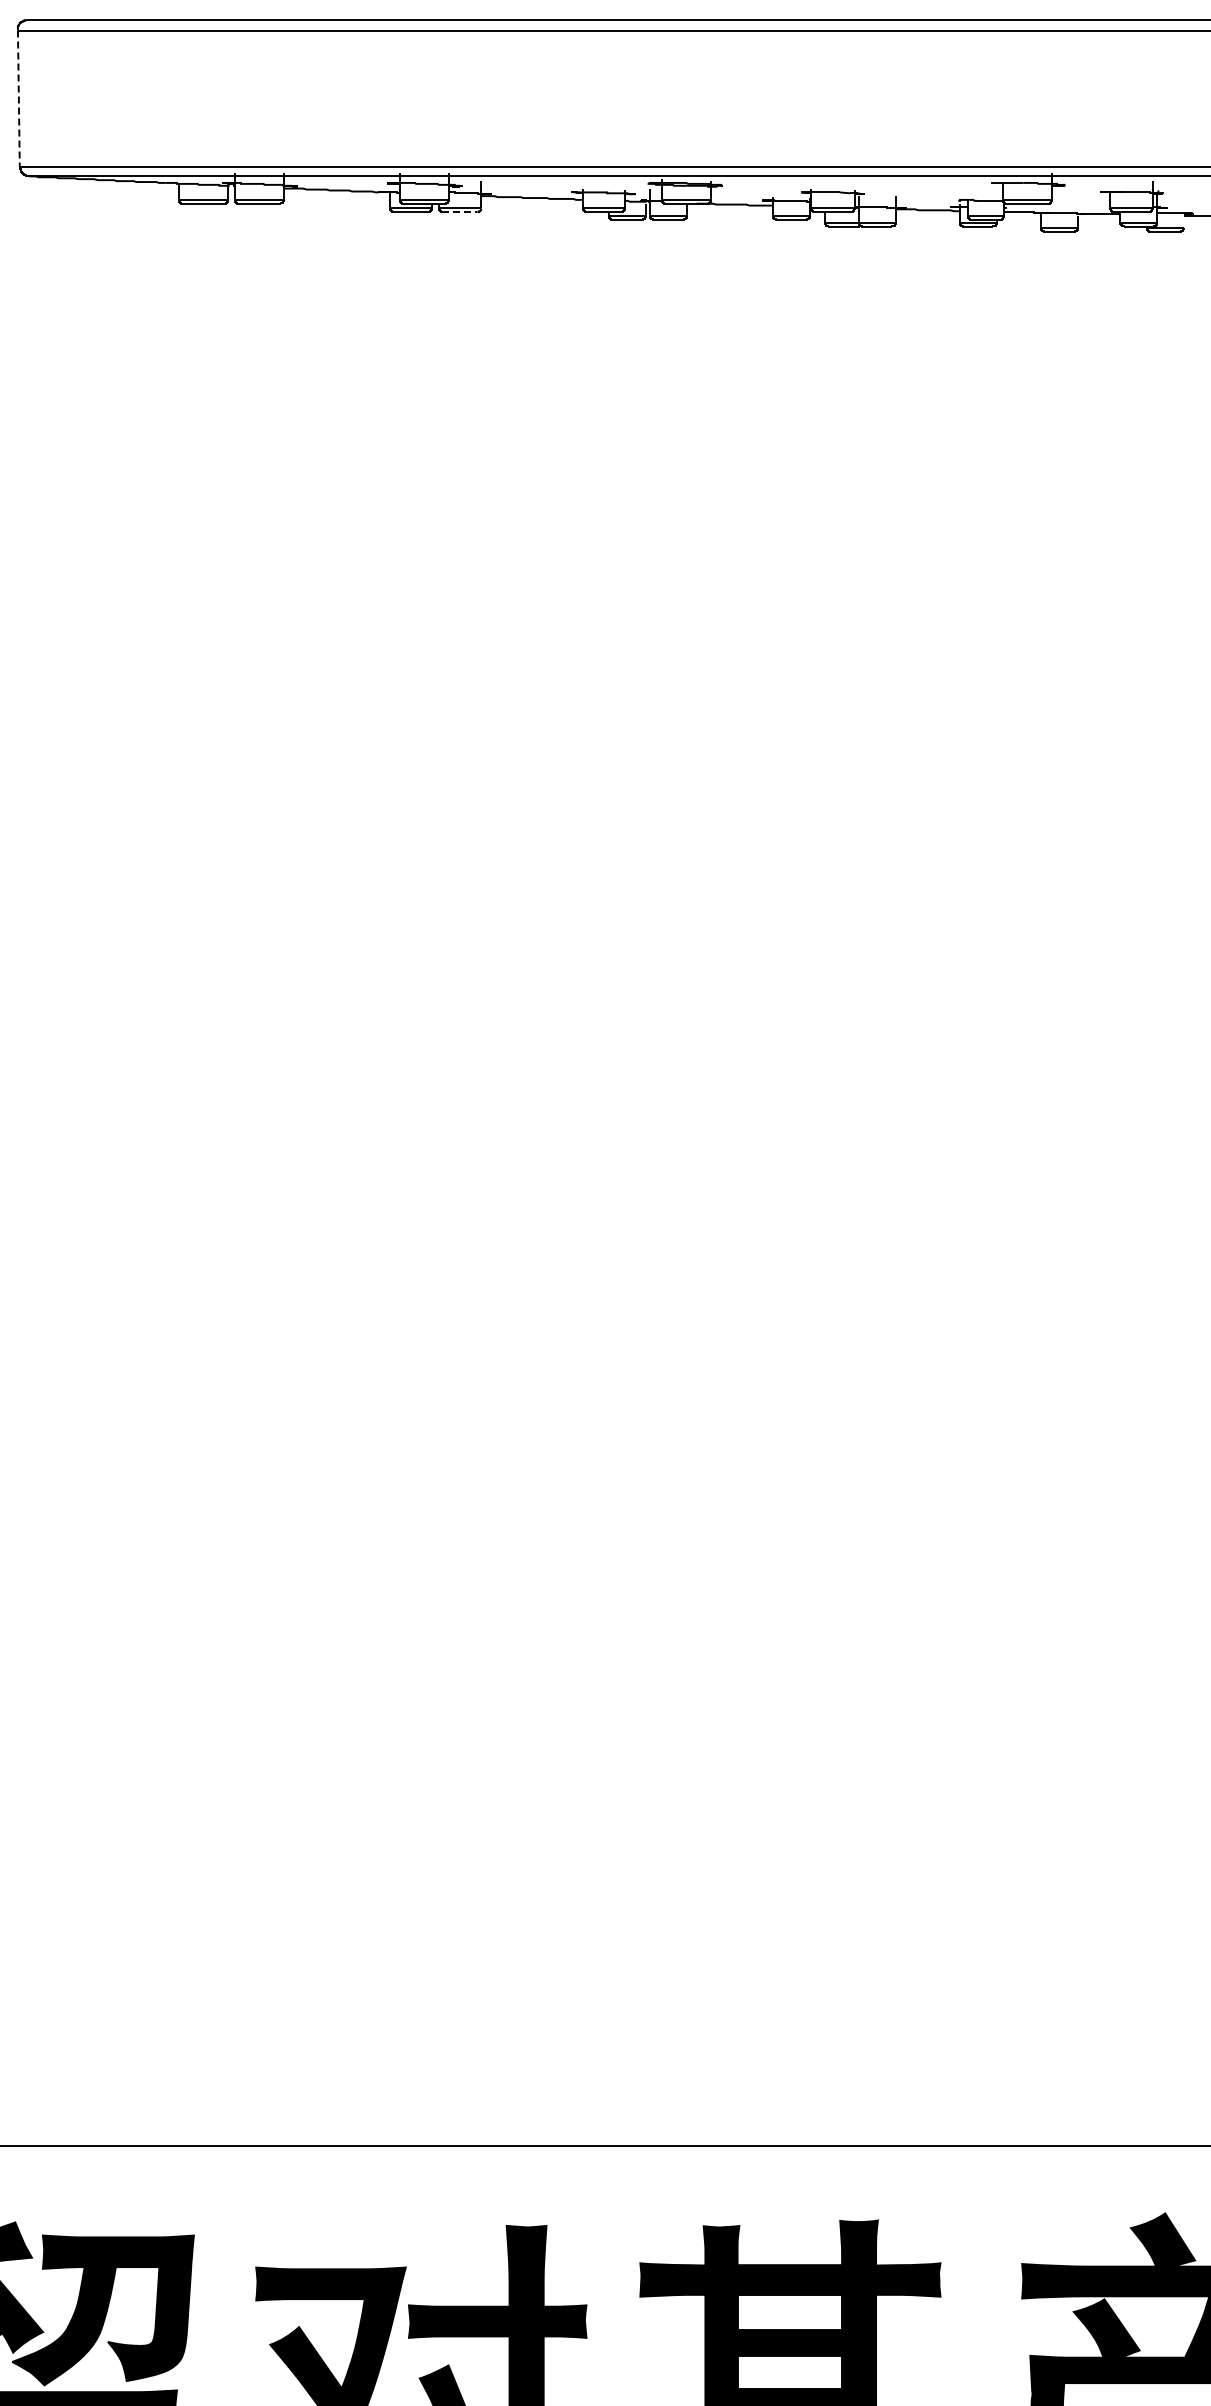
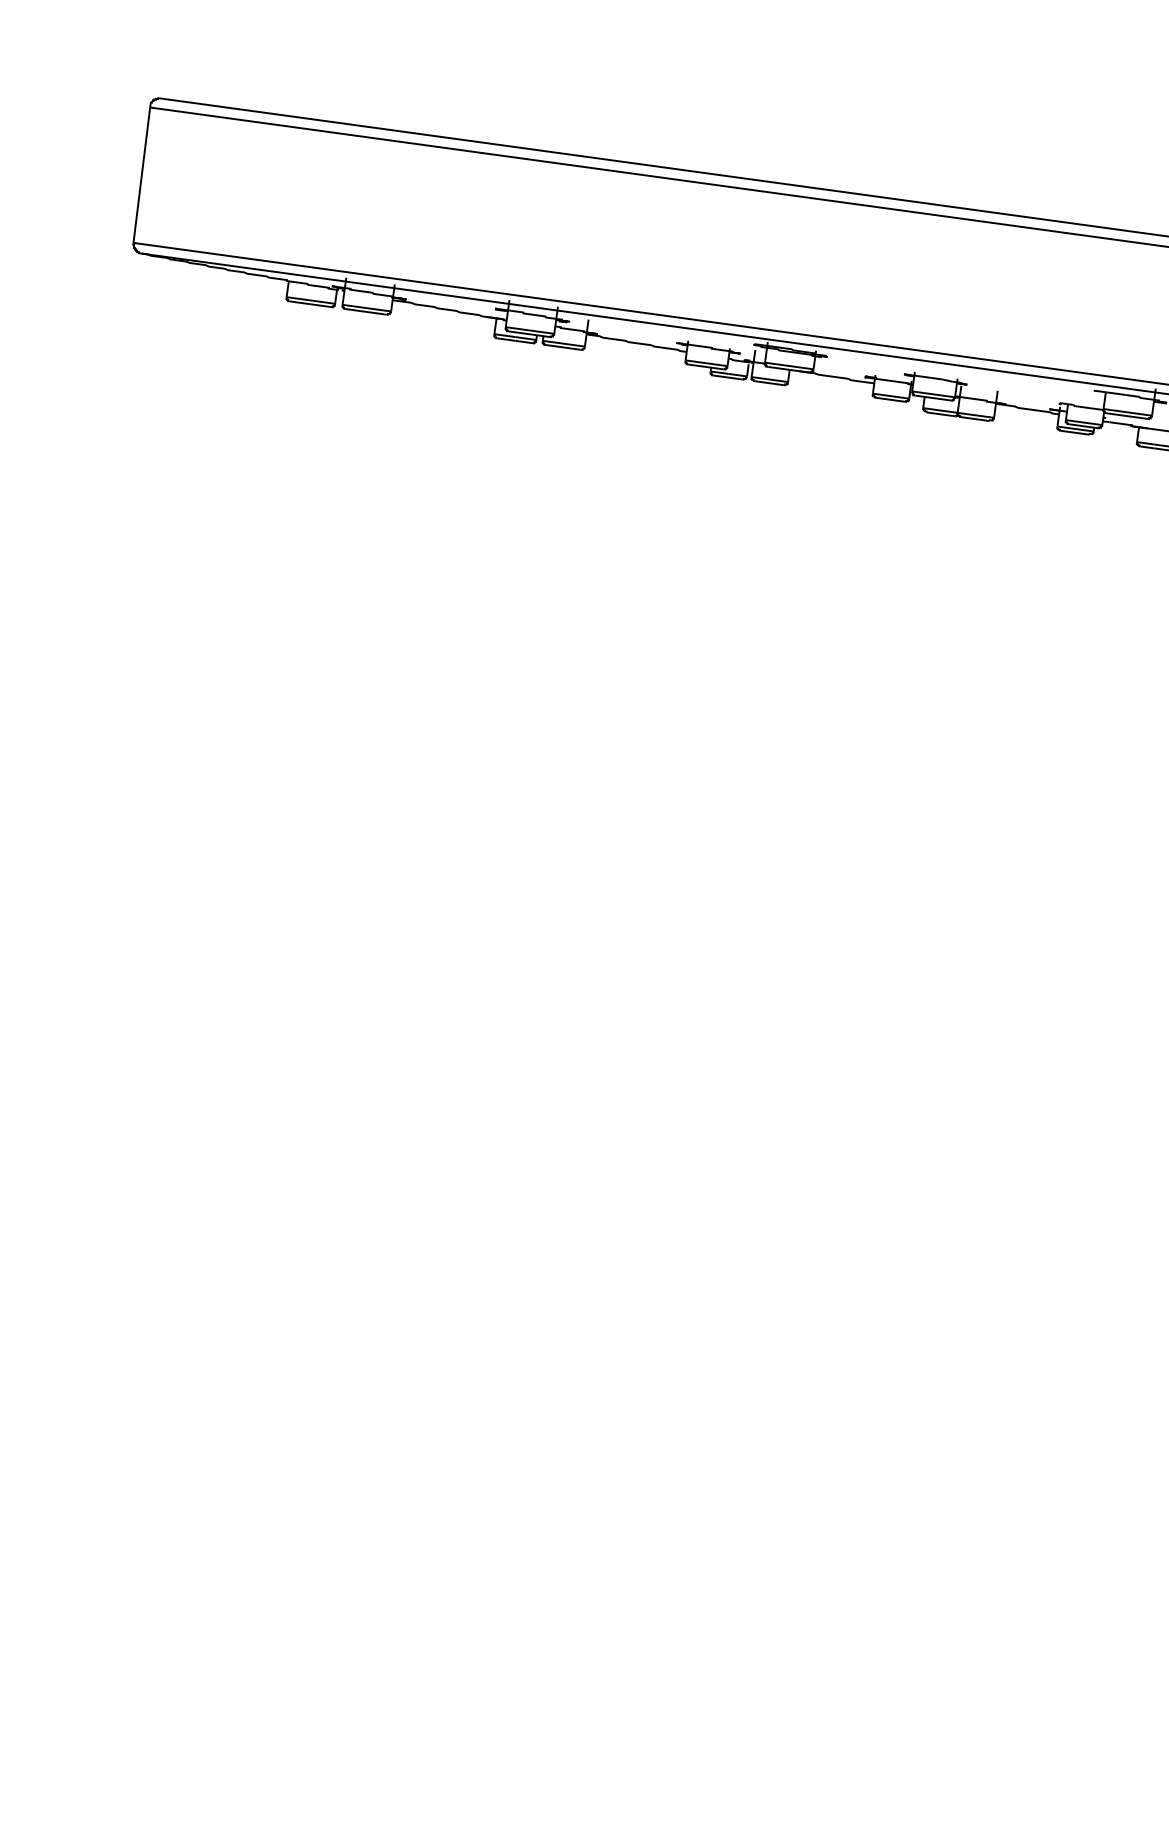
line: (18, 99) -> (141, 175), dashed -> solid
line: (460, 212) -> (563, 347), dashed -> solid

